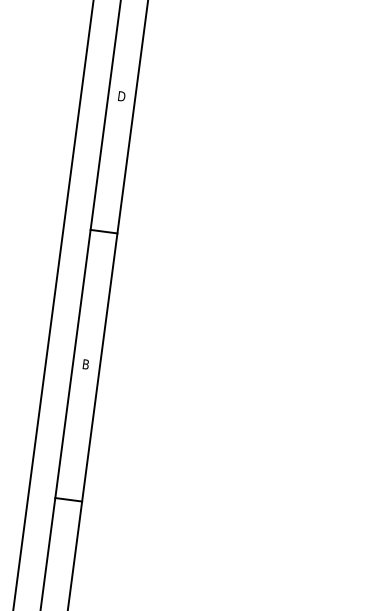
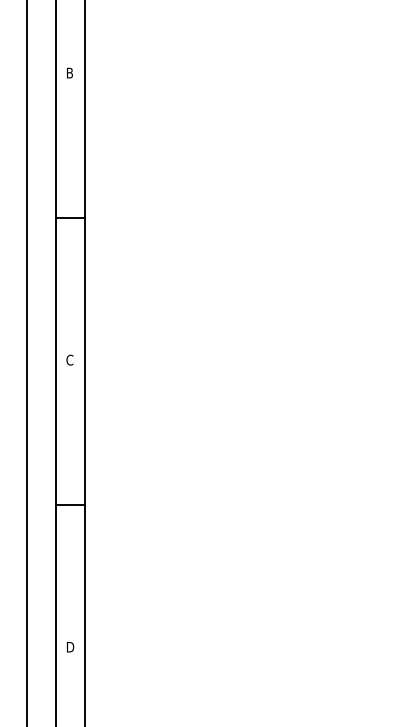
text: (122, 95) -> (71, 72), D -> B
text: (85, 363) -> (69, 359), B -> C

